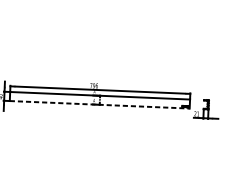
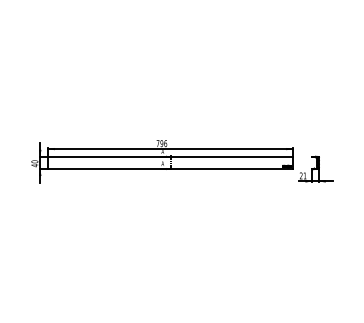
line: (99, 105) -> (170, 169), dashed -> solid

